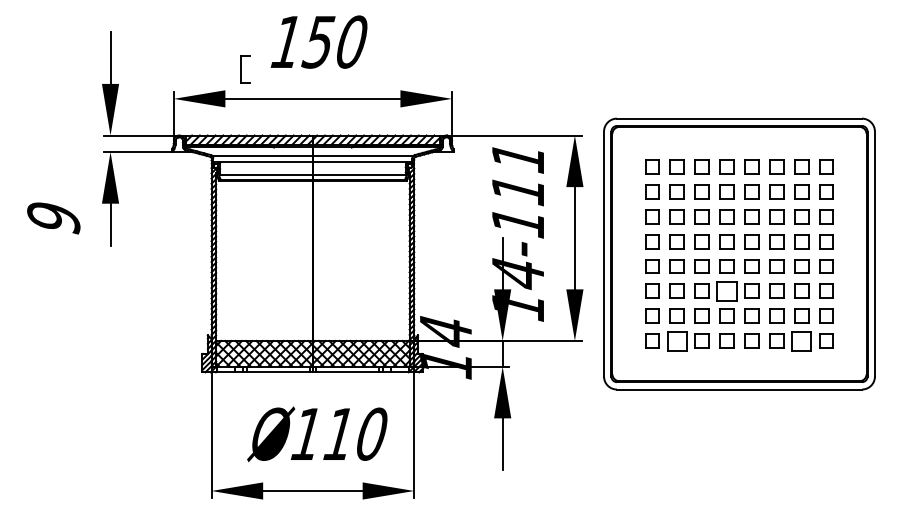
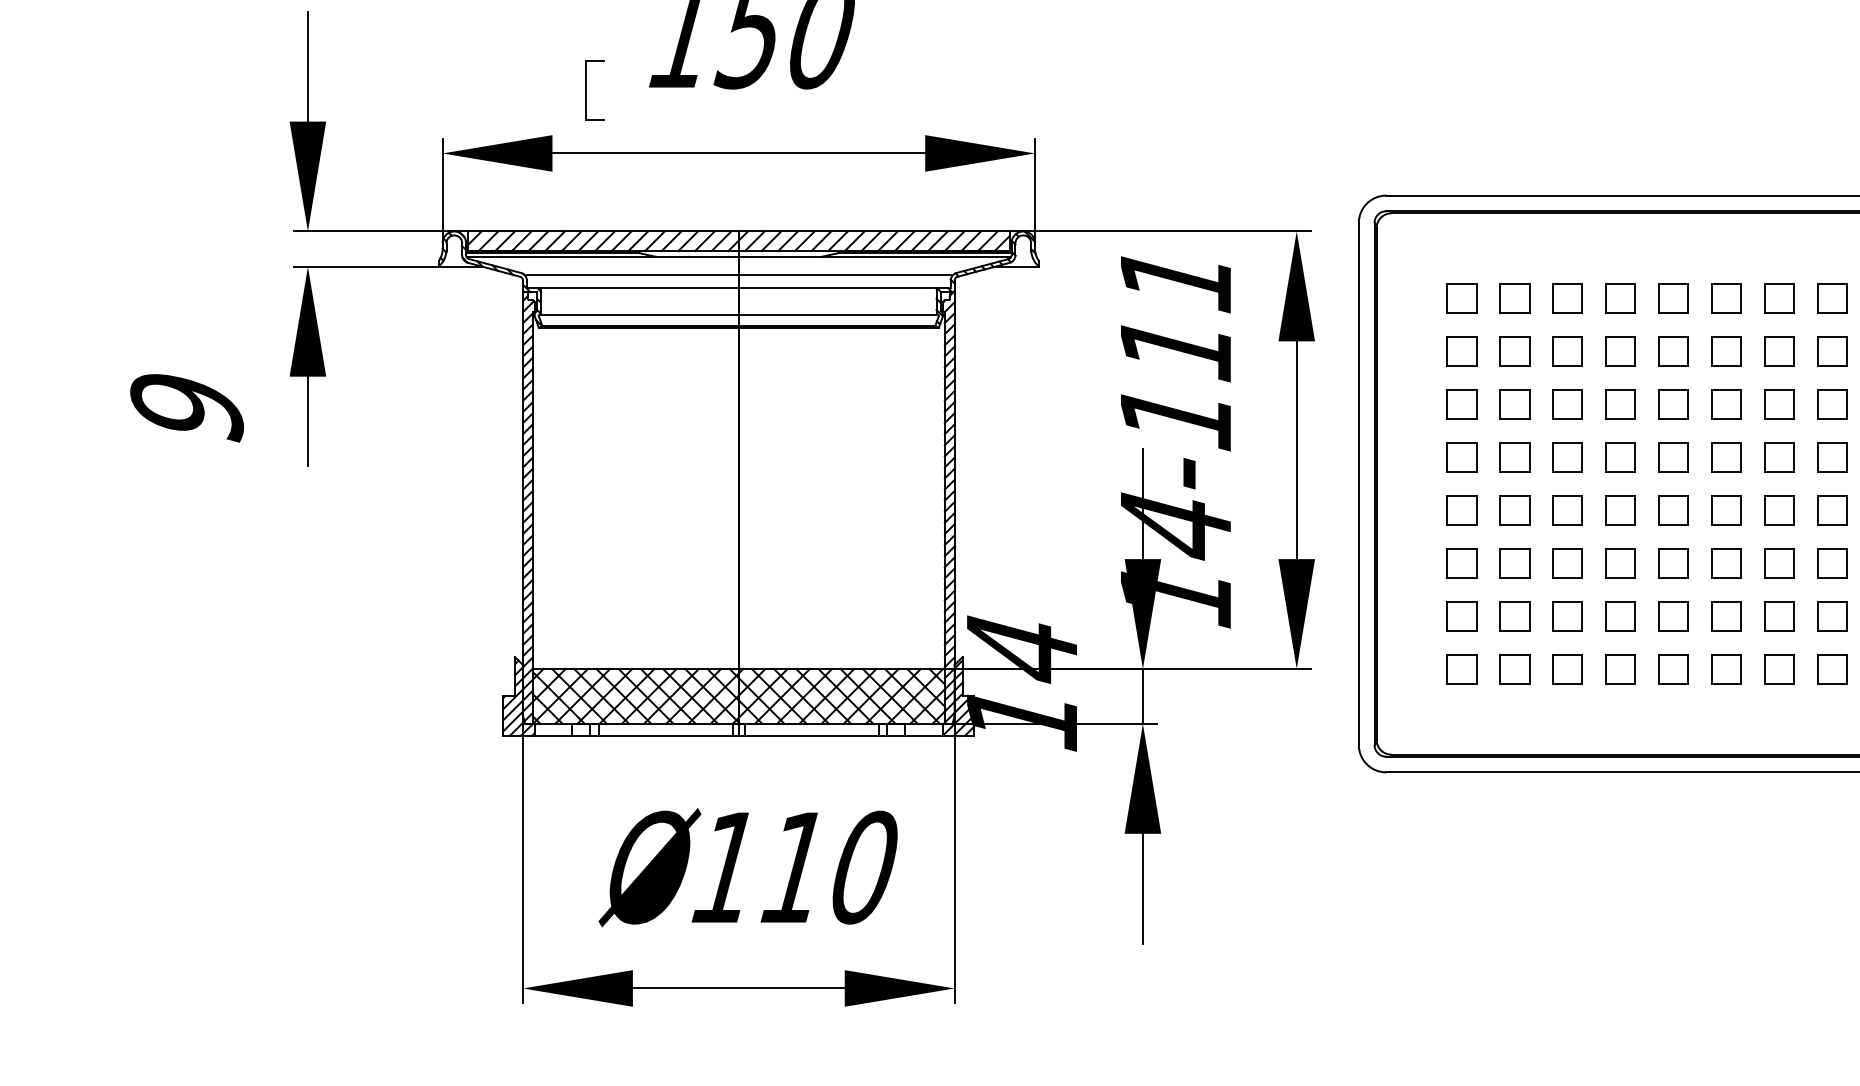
part: (726, 290) -> (1619, 561), size x0.71
part: (676, 340) -> (1513, 667), size x0.71
part: (801, 340) -> (1779, 667), size x0.71

